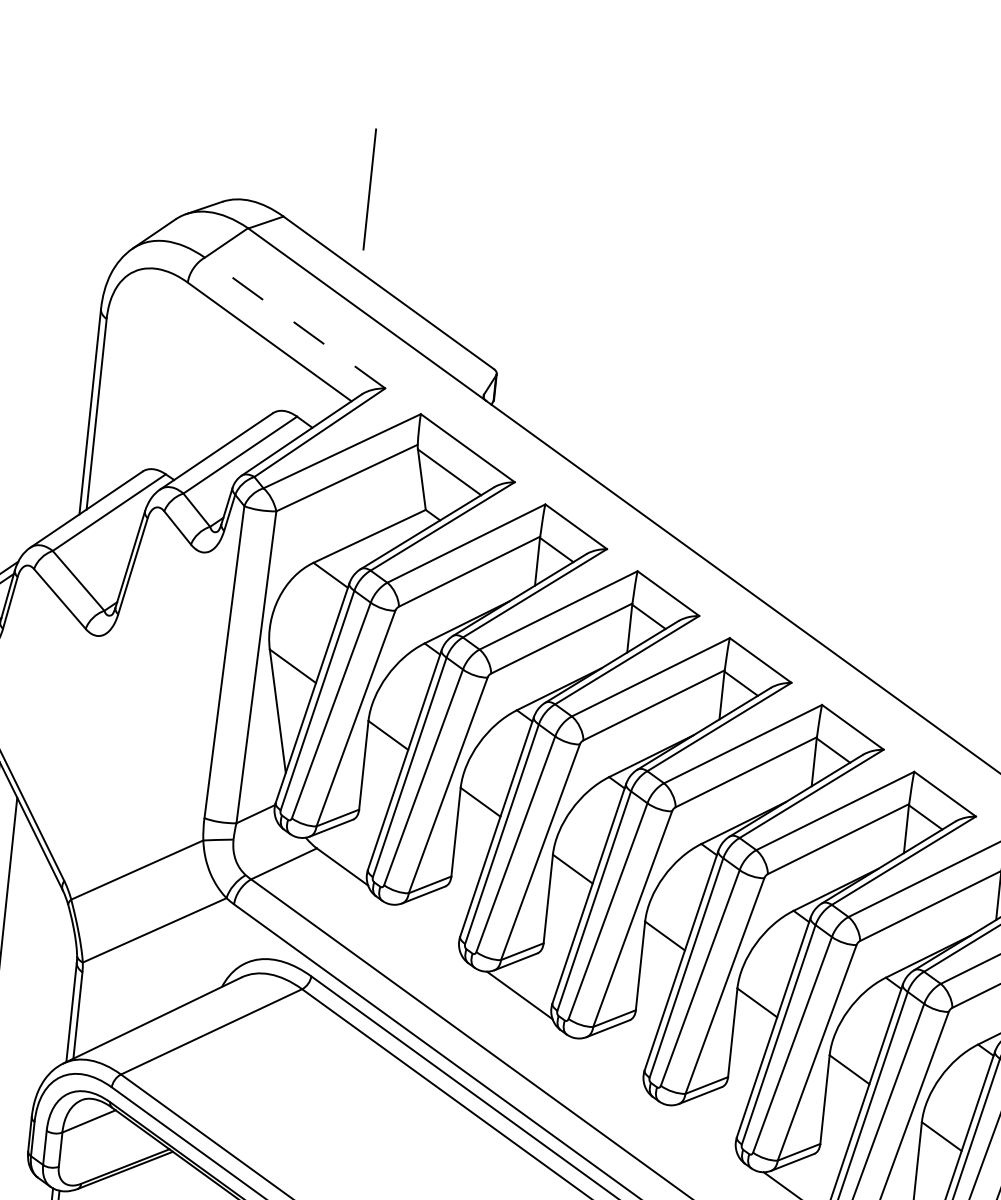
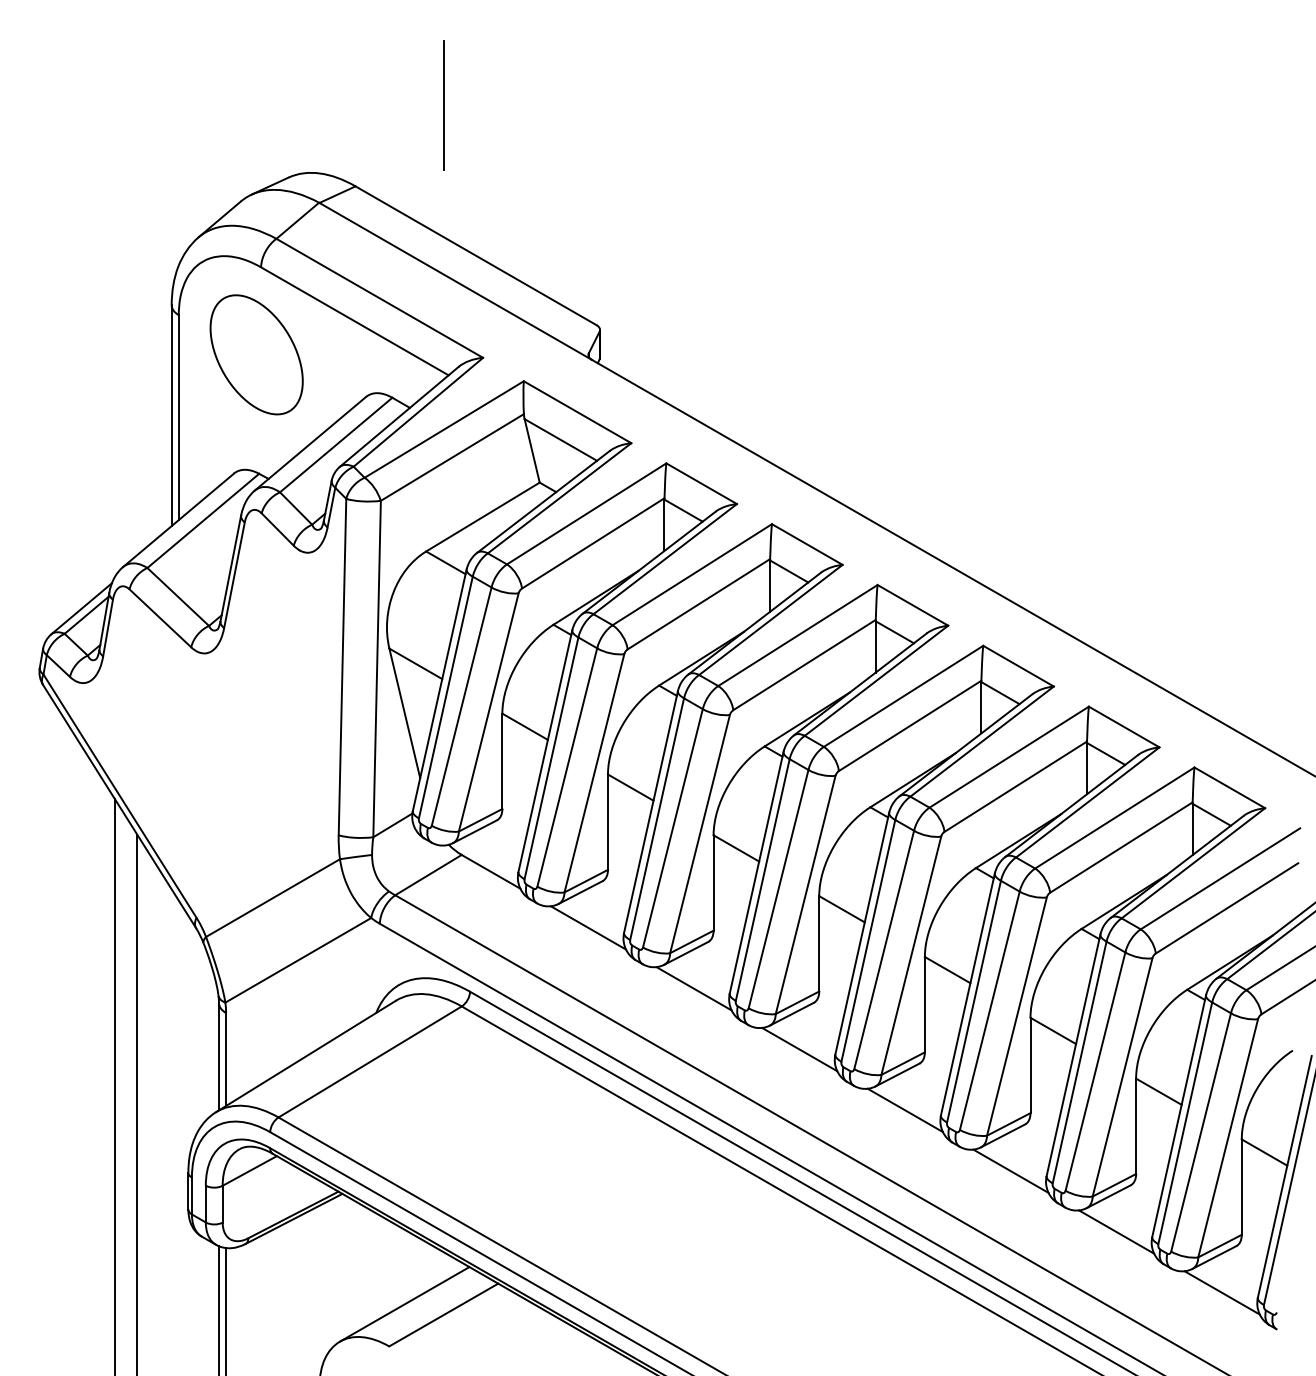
line: (369, 189) -> (443, 105), moved
line: (294, 323) -> (379, 298), dashed -> solid
part: (175, 363) -> (256, 354), added
line: (427, 928) -> (588, 927), added
line: (611, 1062) -> (799, 1049), added
line: (703, 1129) -> (904, 1110), added

